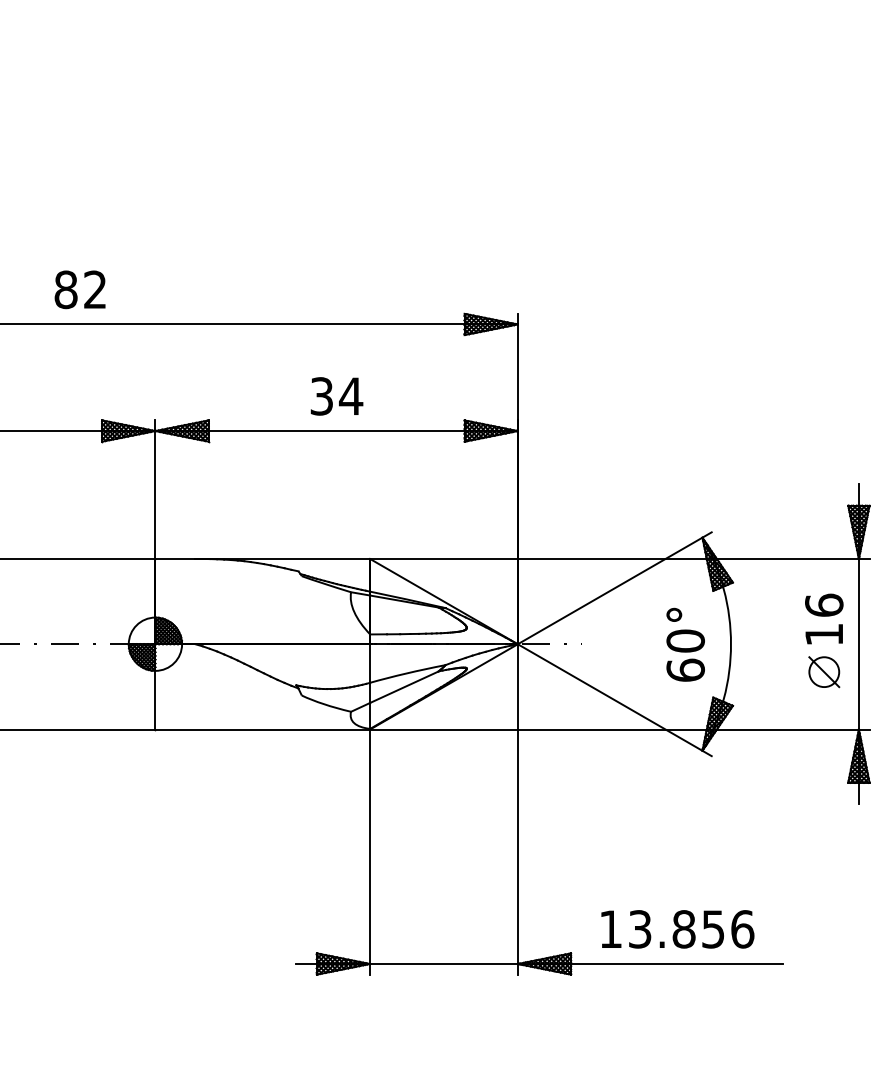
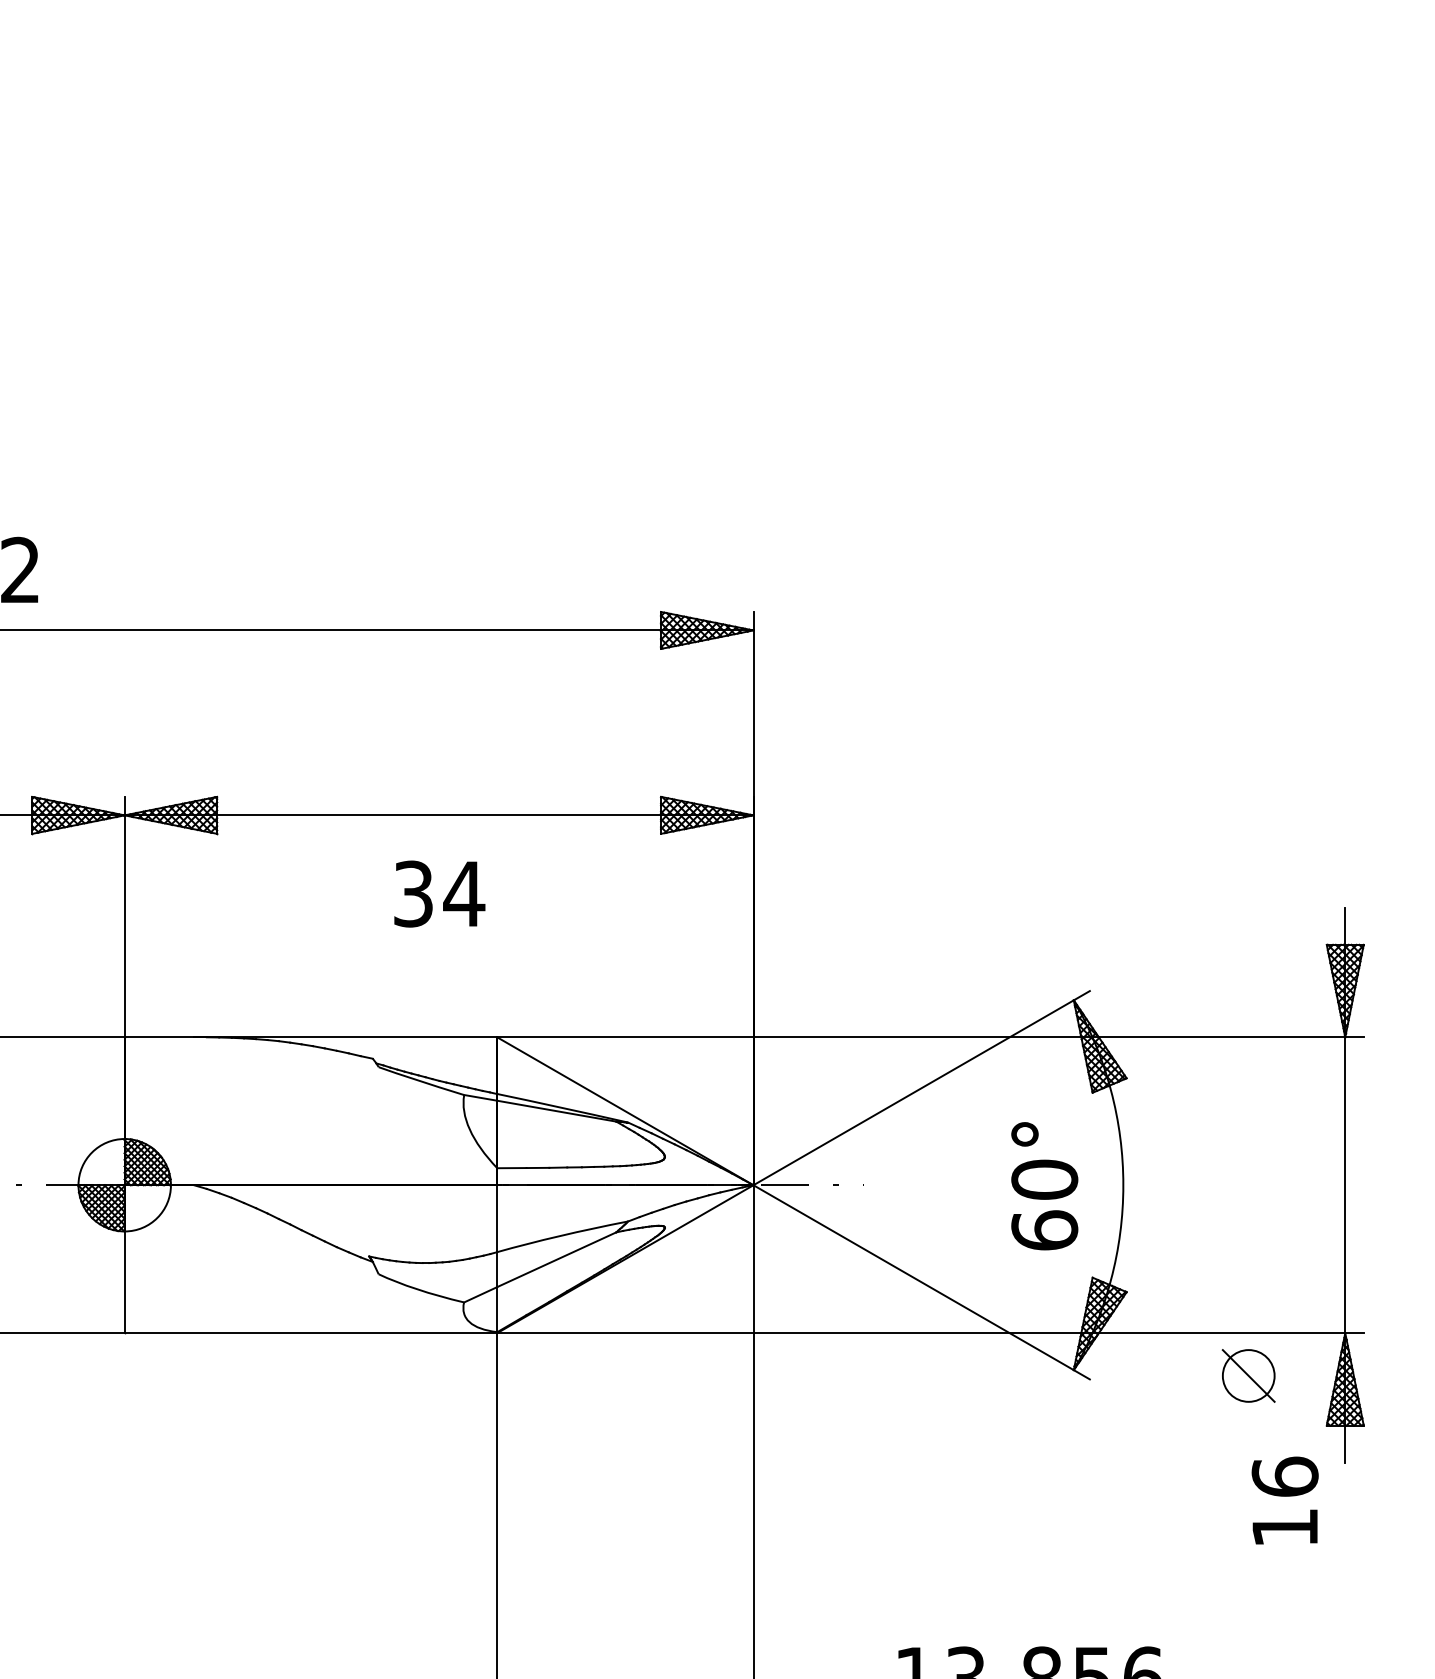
text: (336, 396) -> (438, 894), moved
text: (824, 618) -> (1285, 1499), moved
part: (824, 672) -> (1249, 1376), moved

